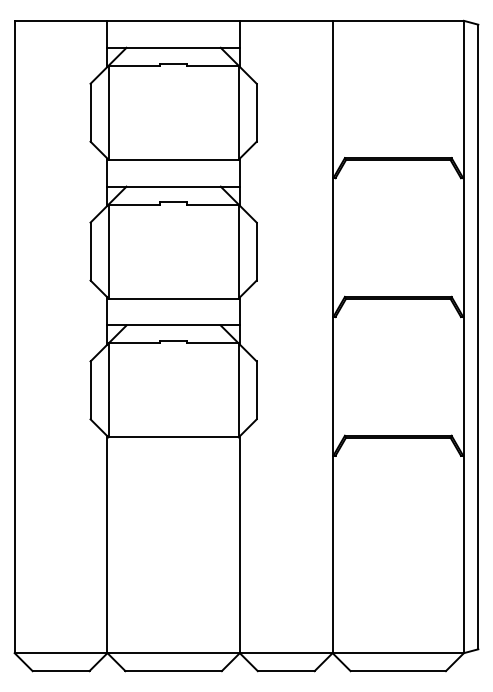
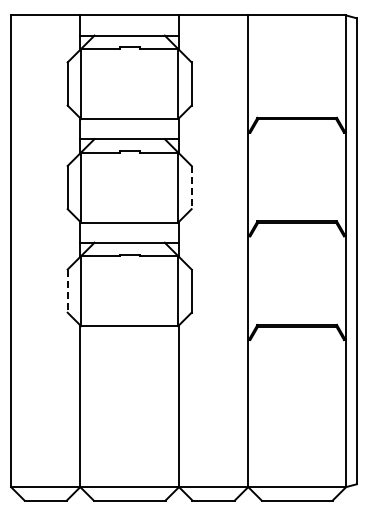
line: (256, 251) -> (191, 187), solid -> dashed
line: (90, 390) -> (67, 291), solid -> dashed

